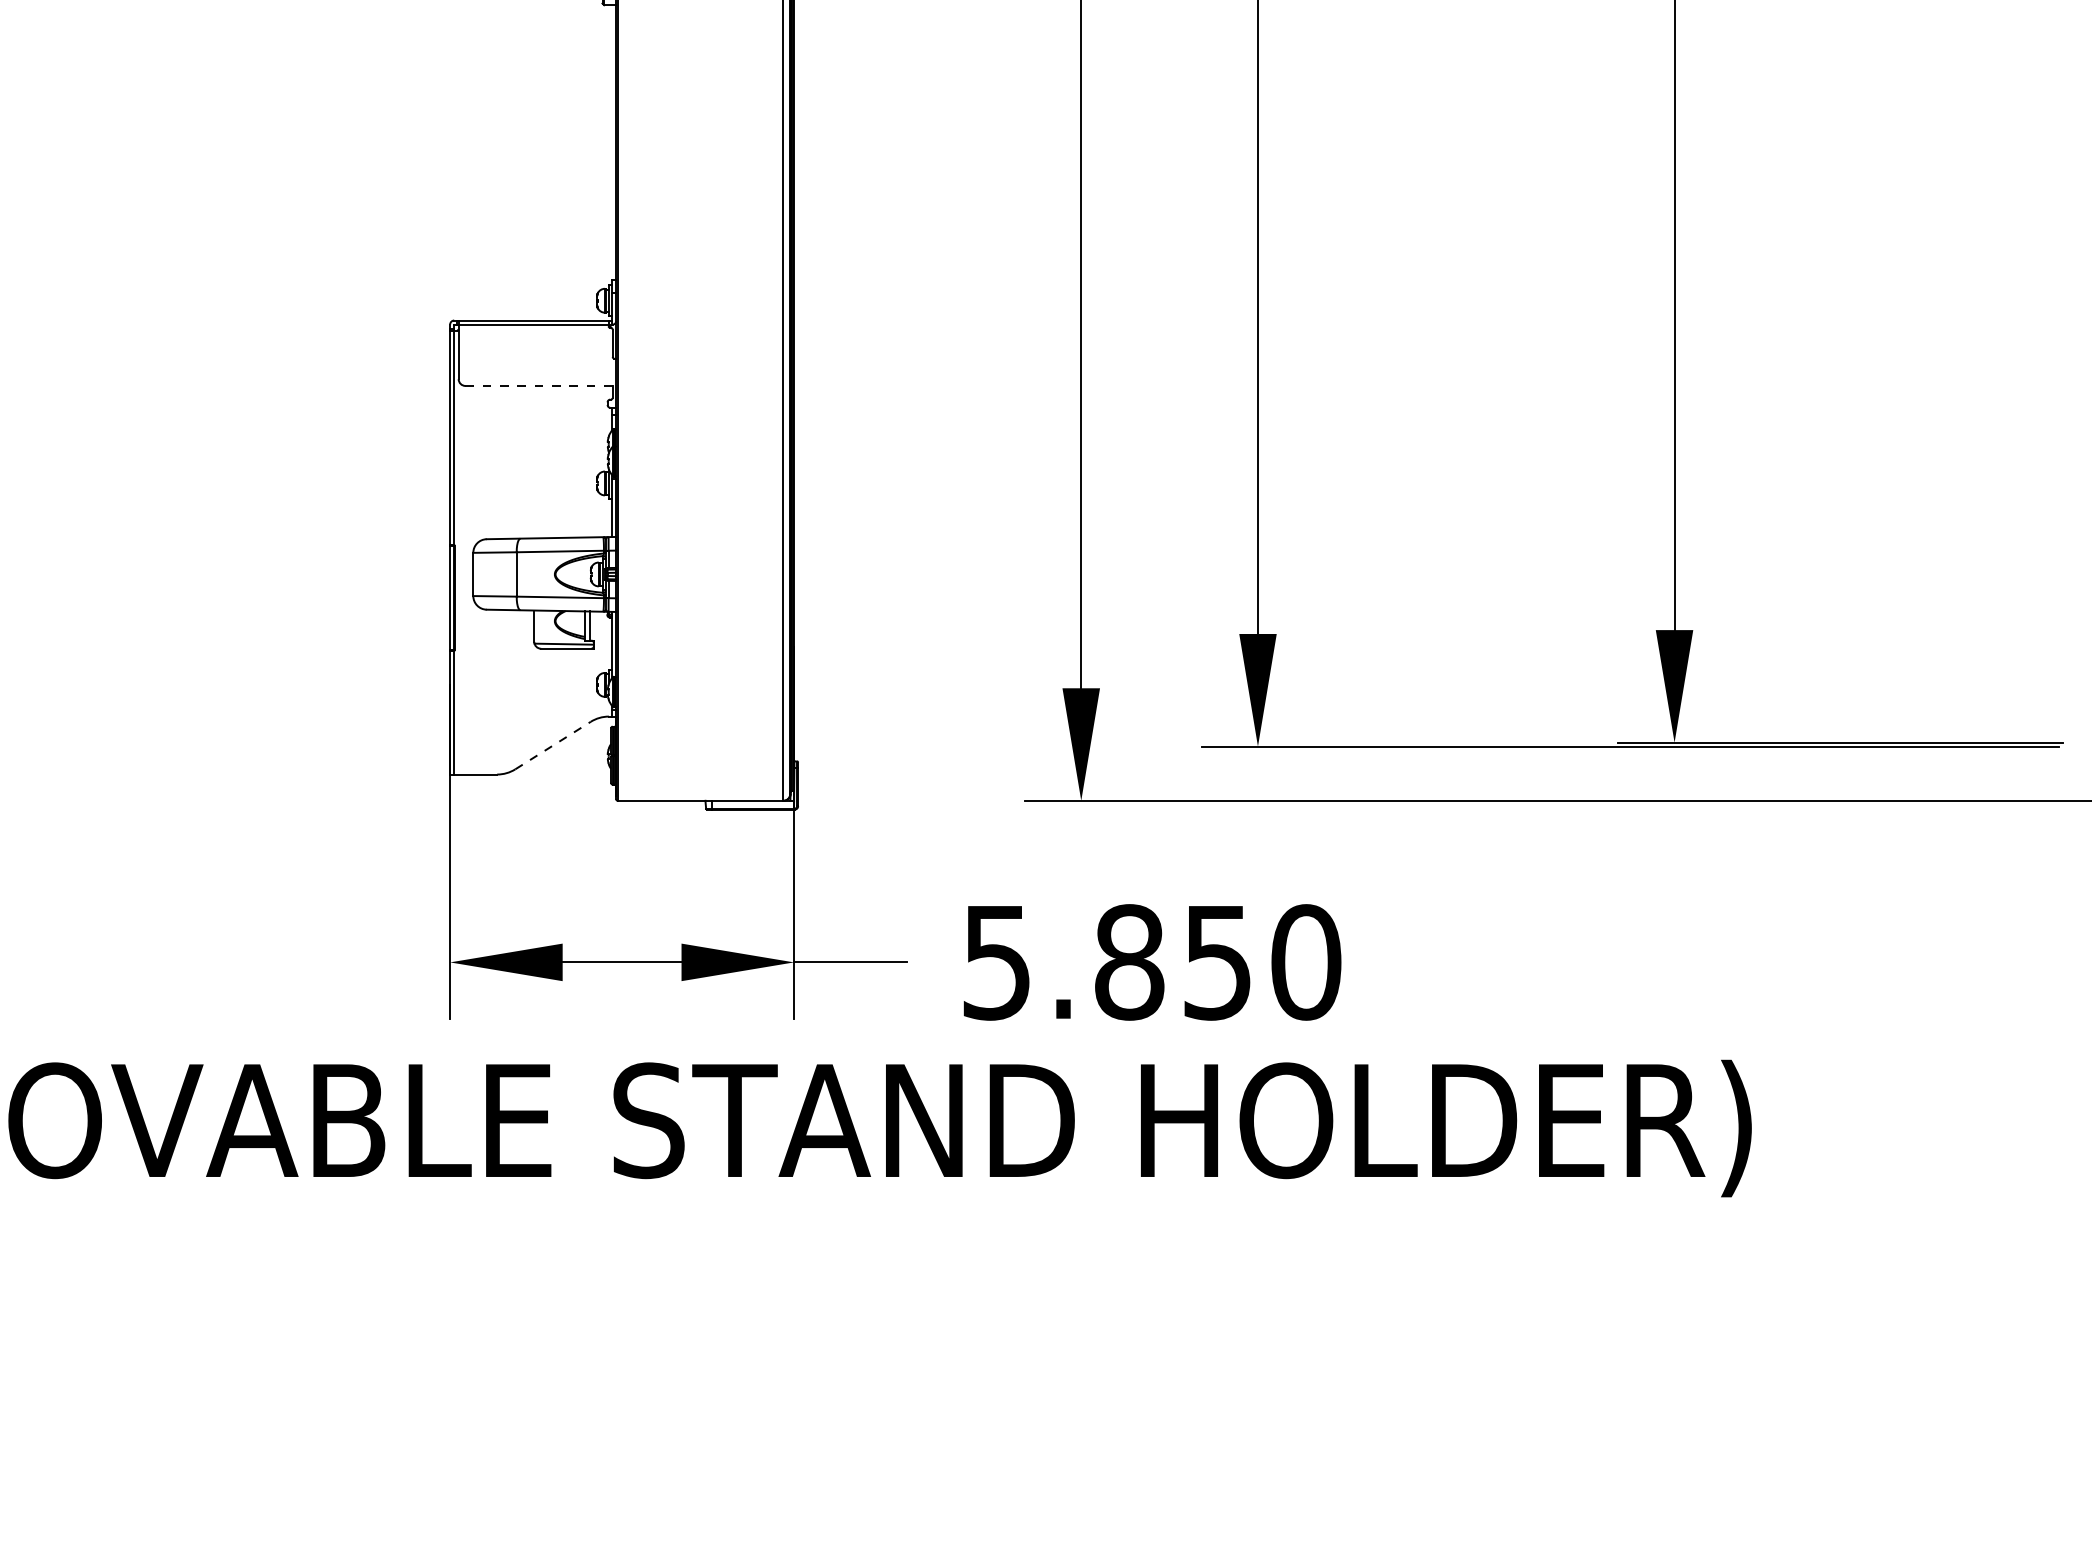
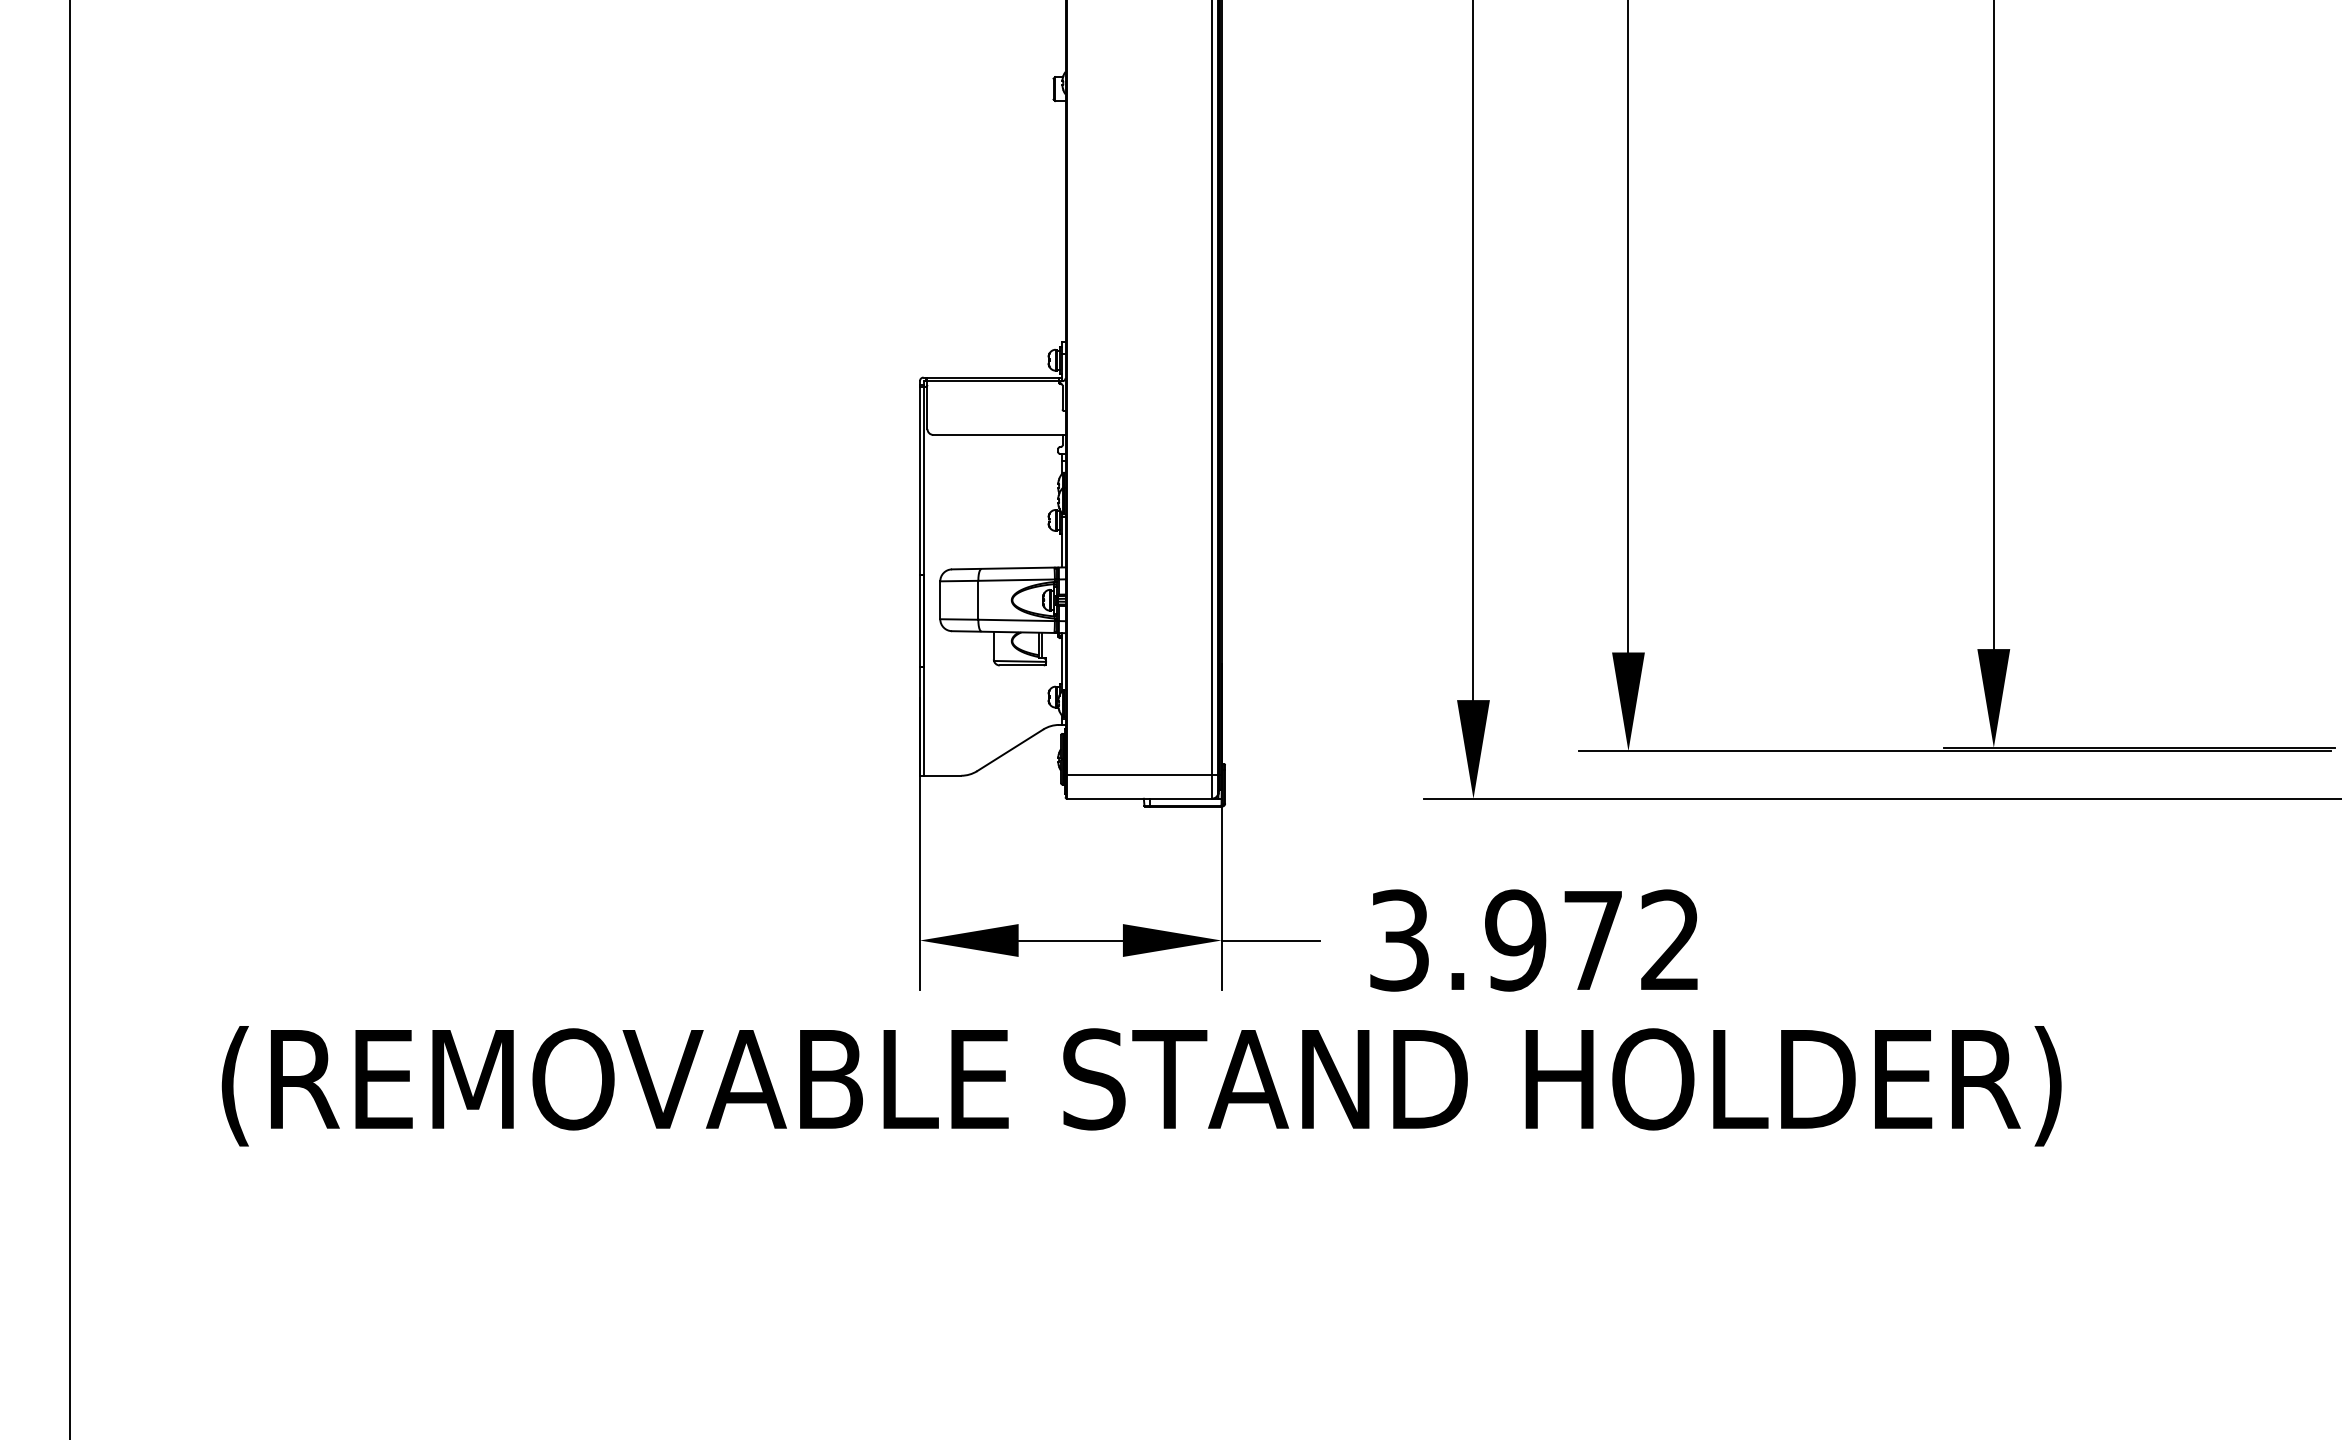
line: (540, 385) -> (999, 434), dashed -> solid
line: (553, 745) -> (1010, 750), dashed -> solid
line: (705, 773) -> (1143, 774), added
text: (1151, 962) -> (1535, 940), 5.850 -> 3.972

